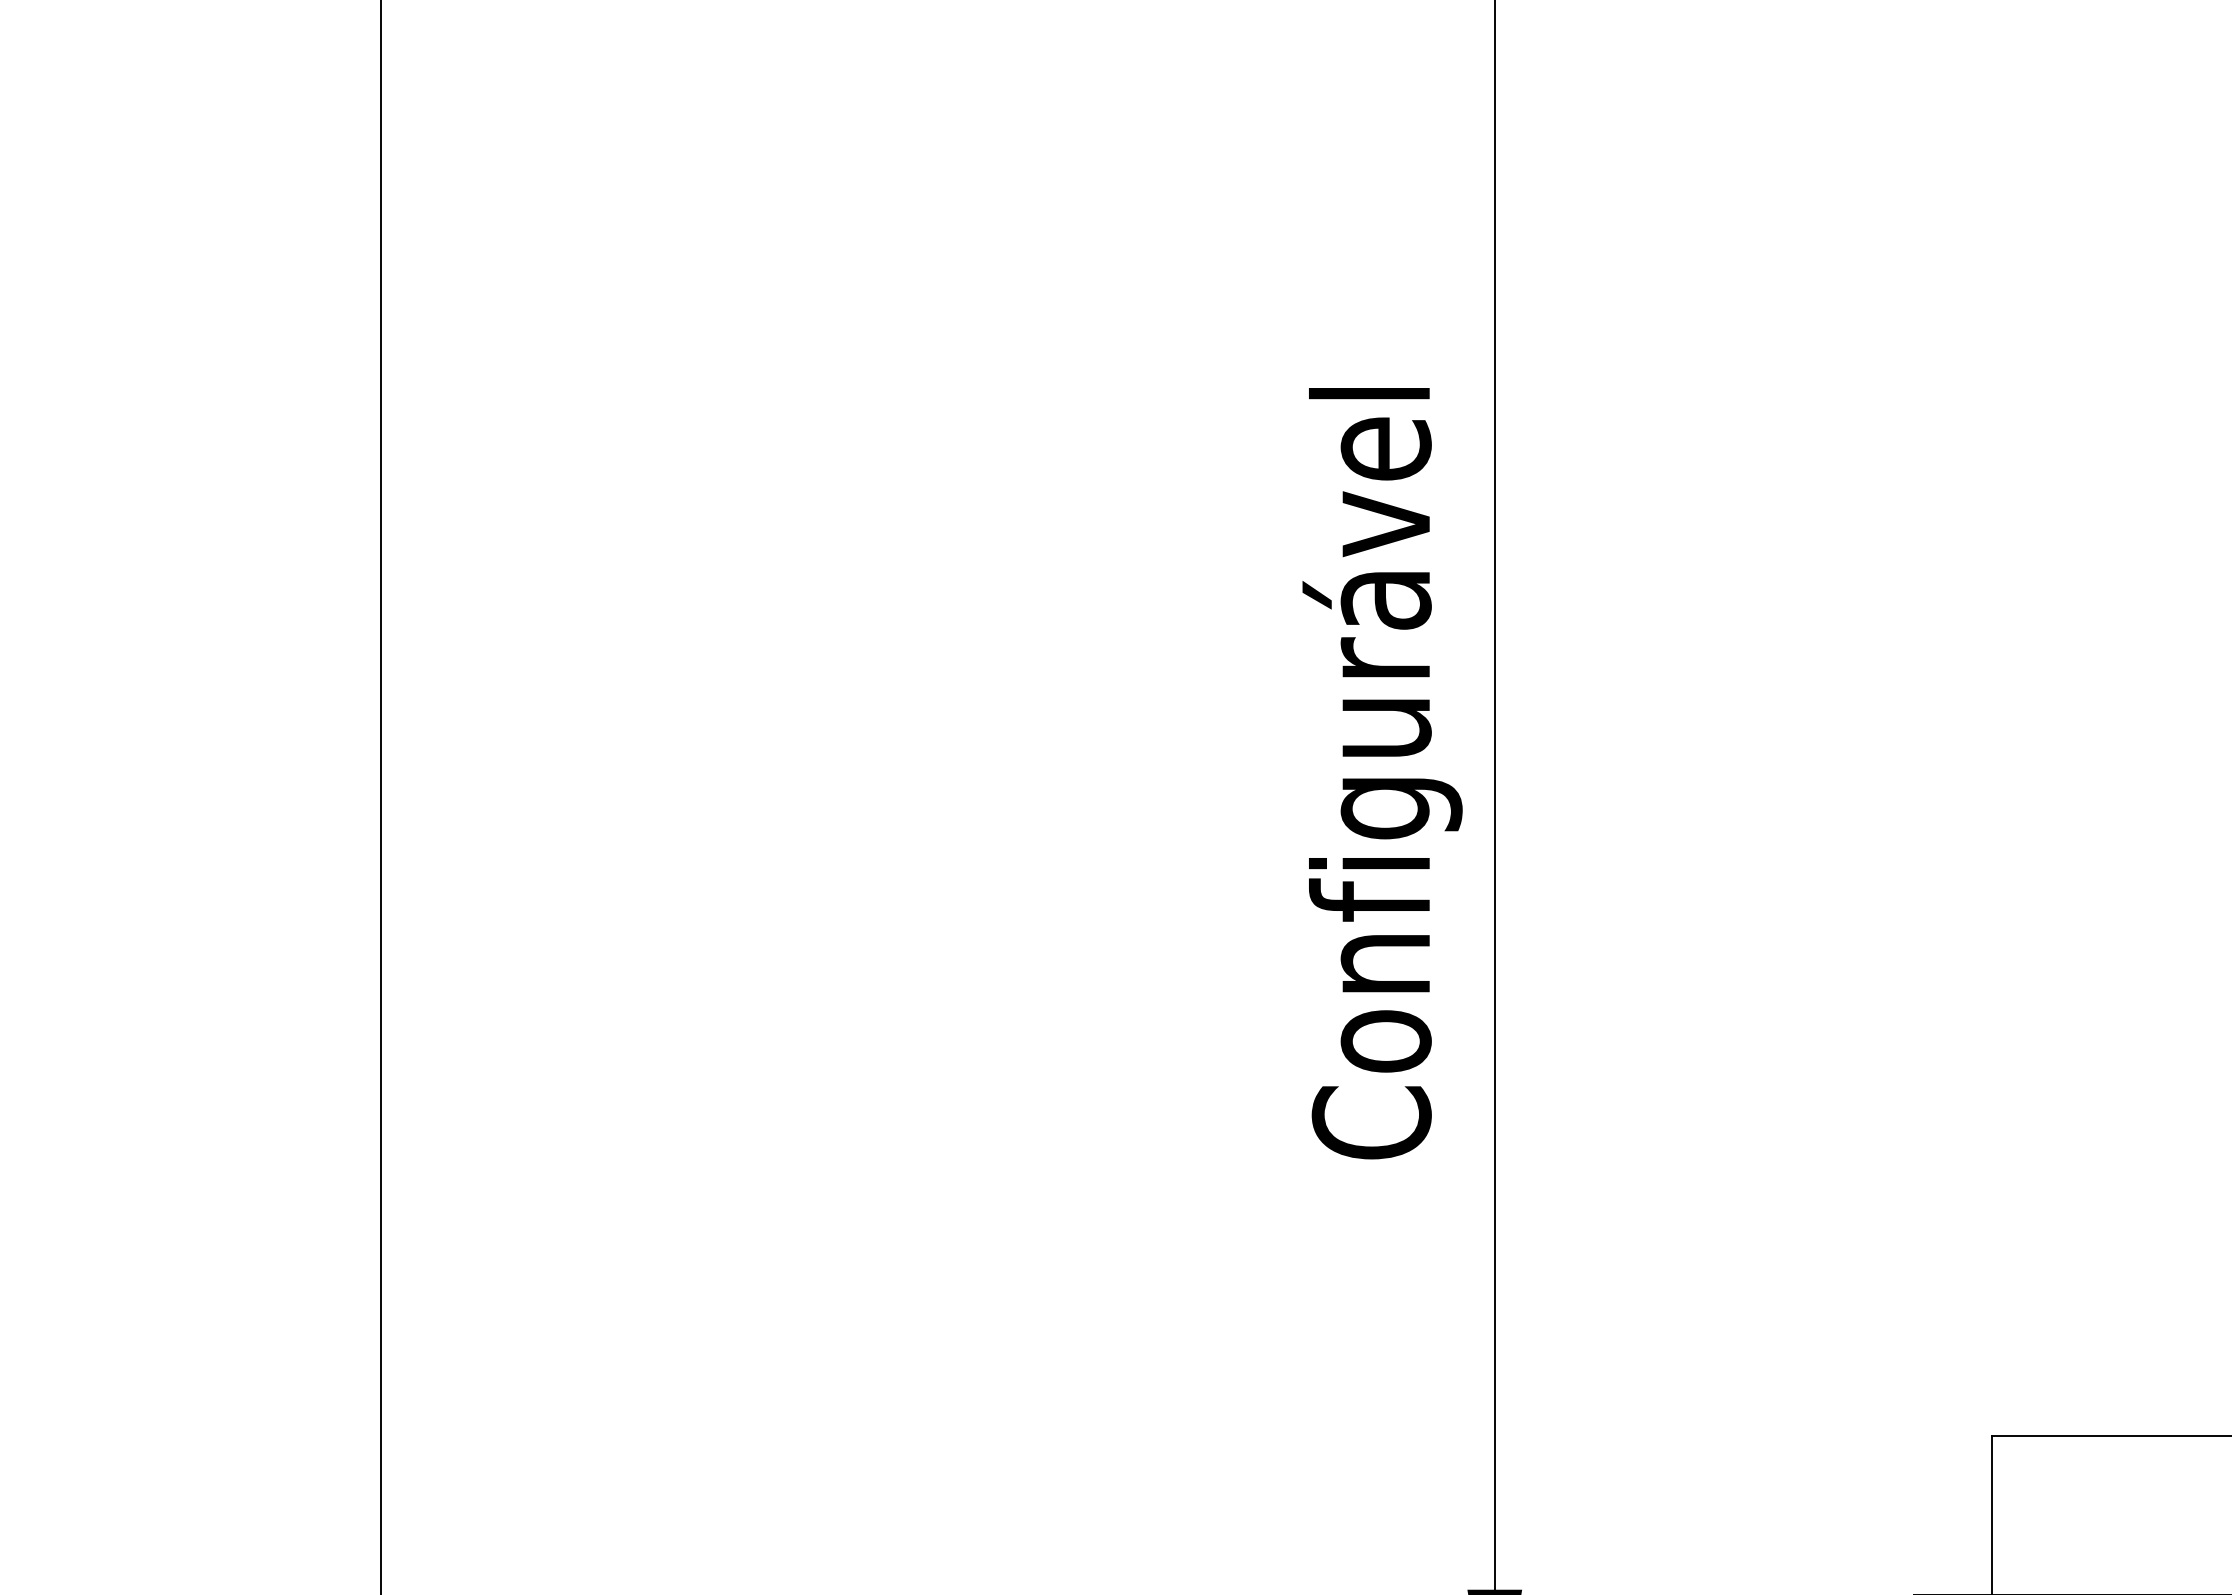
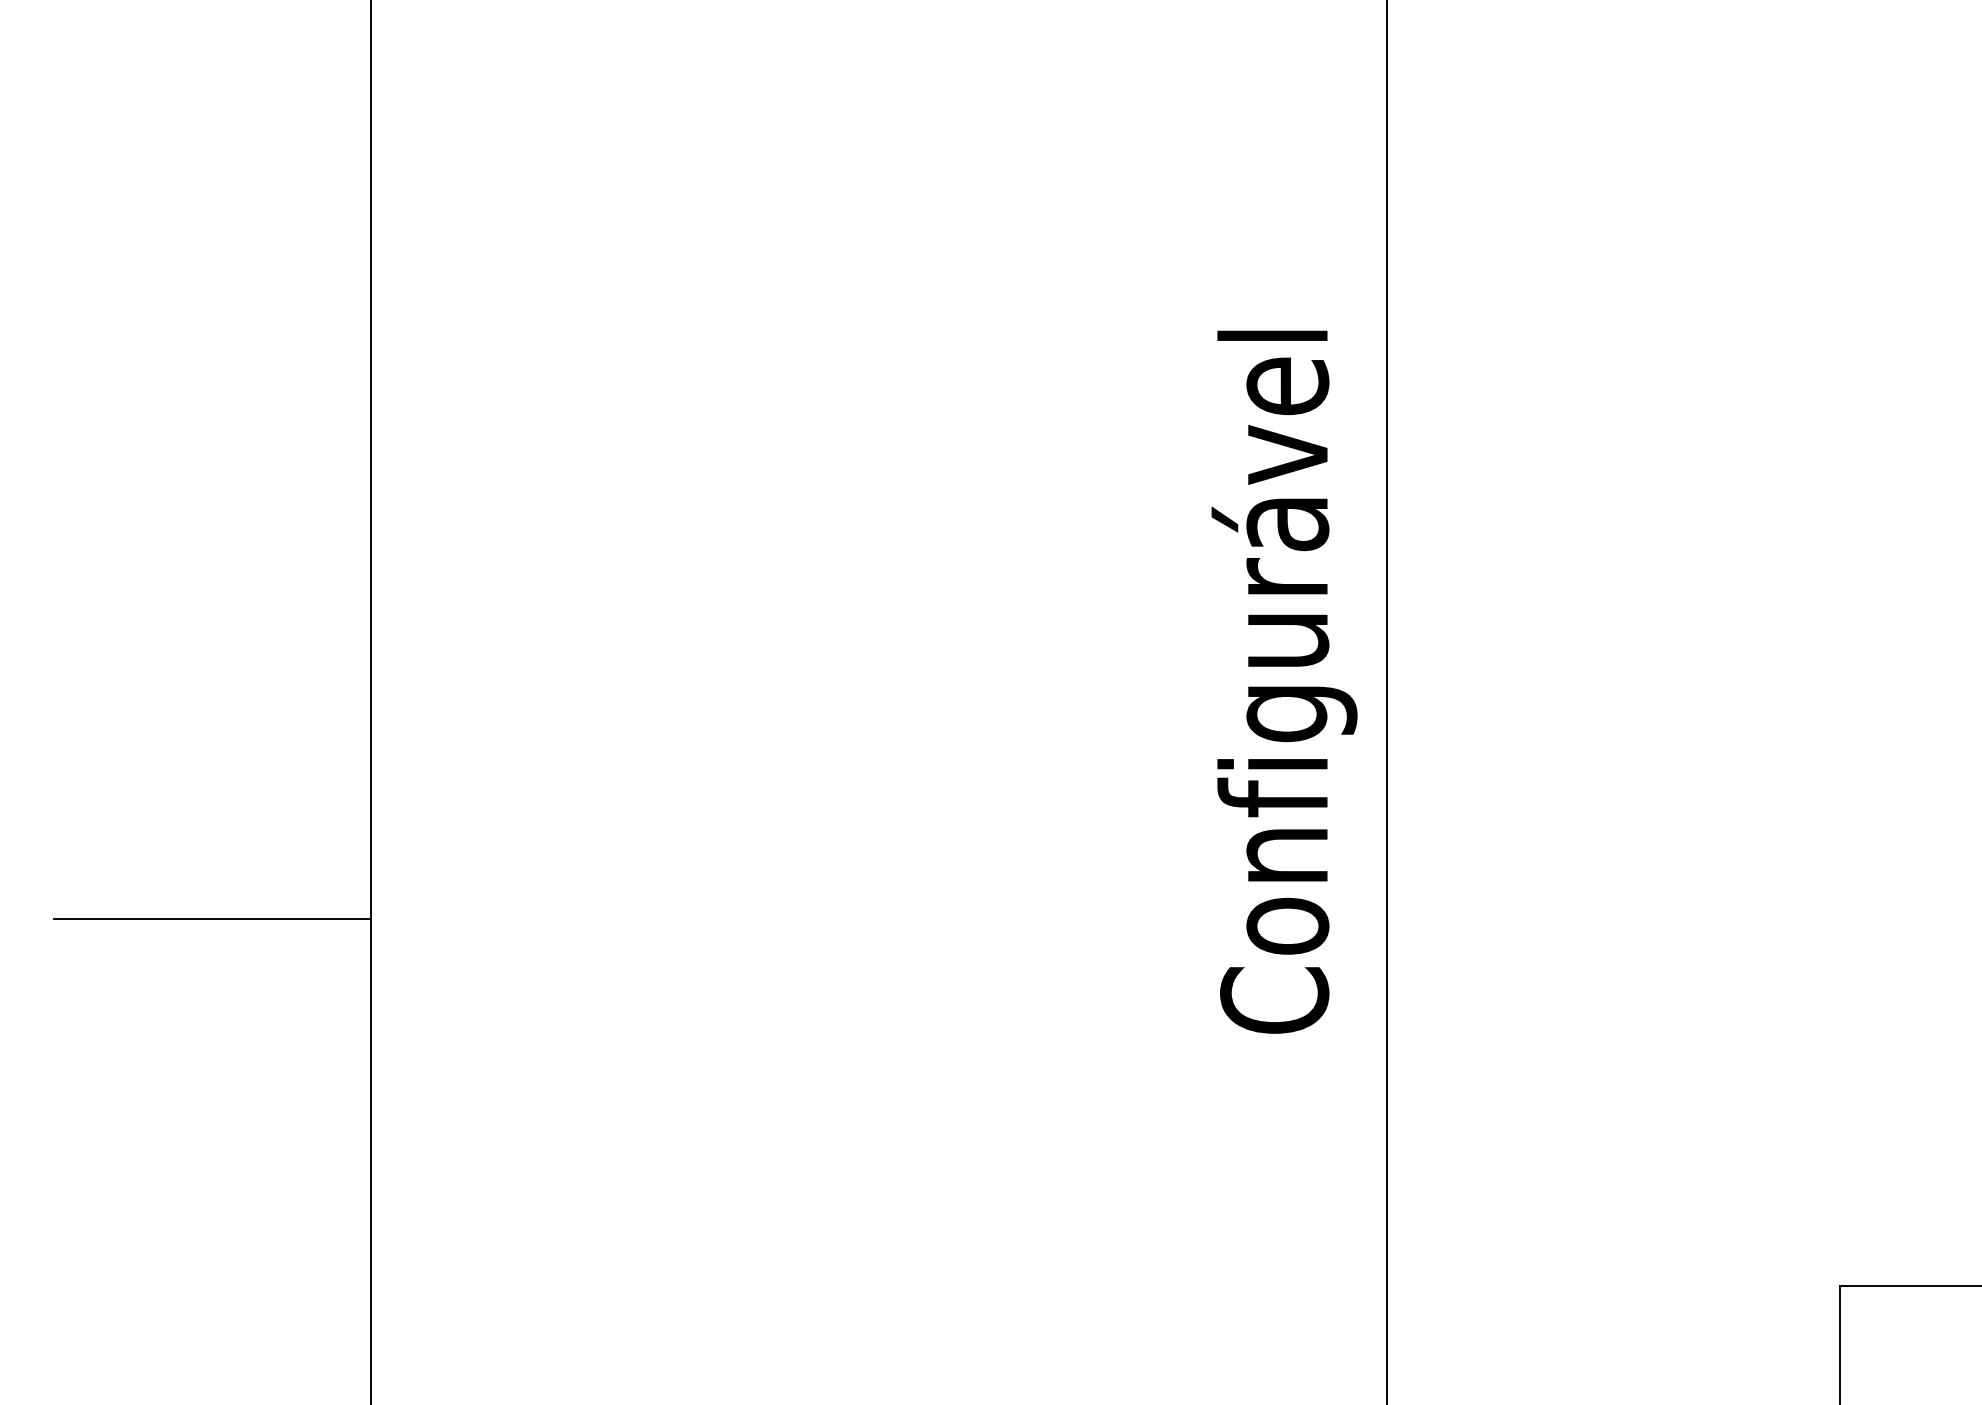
line: (206, 1033) -> (212, 919), added

